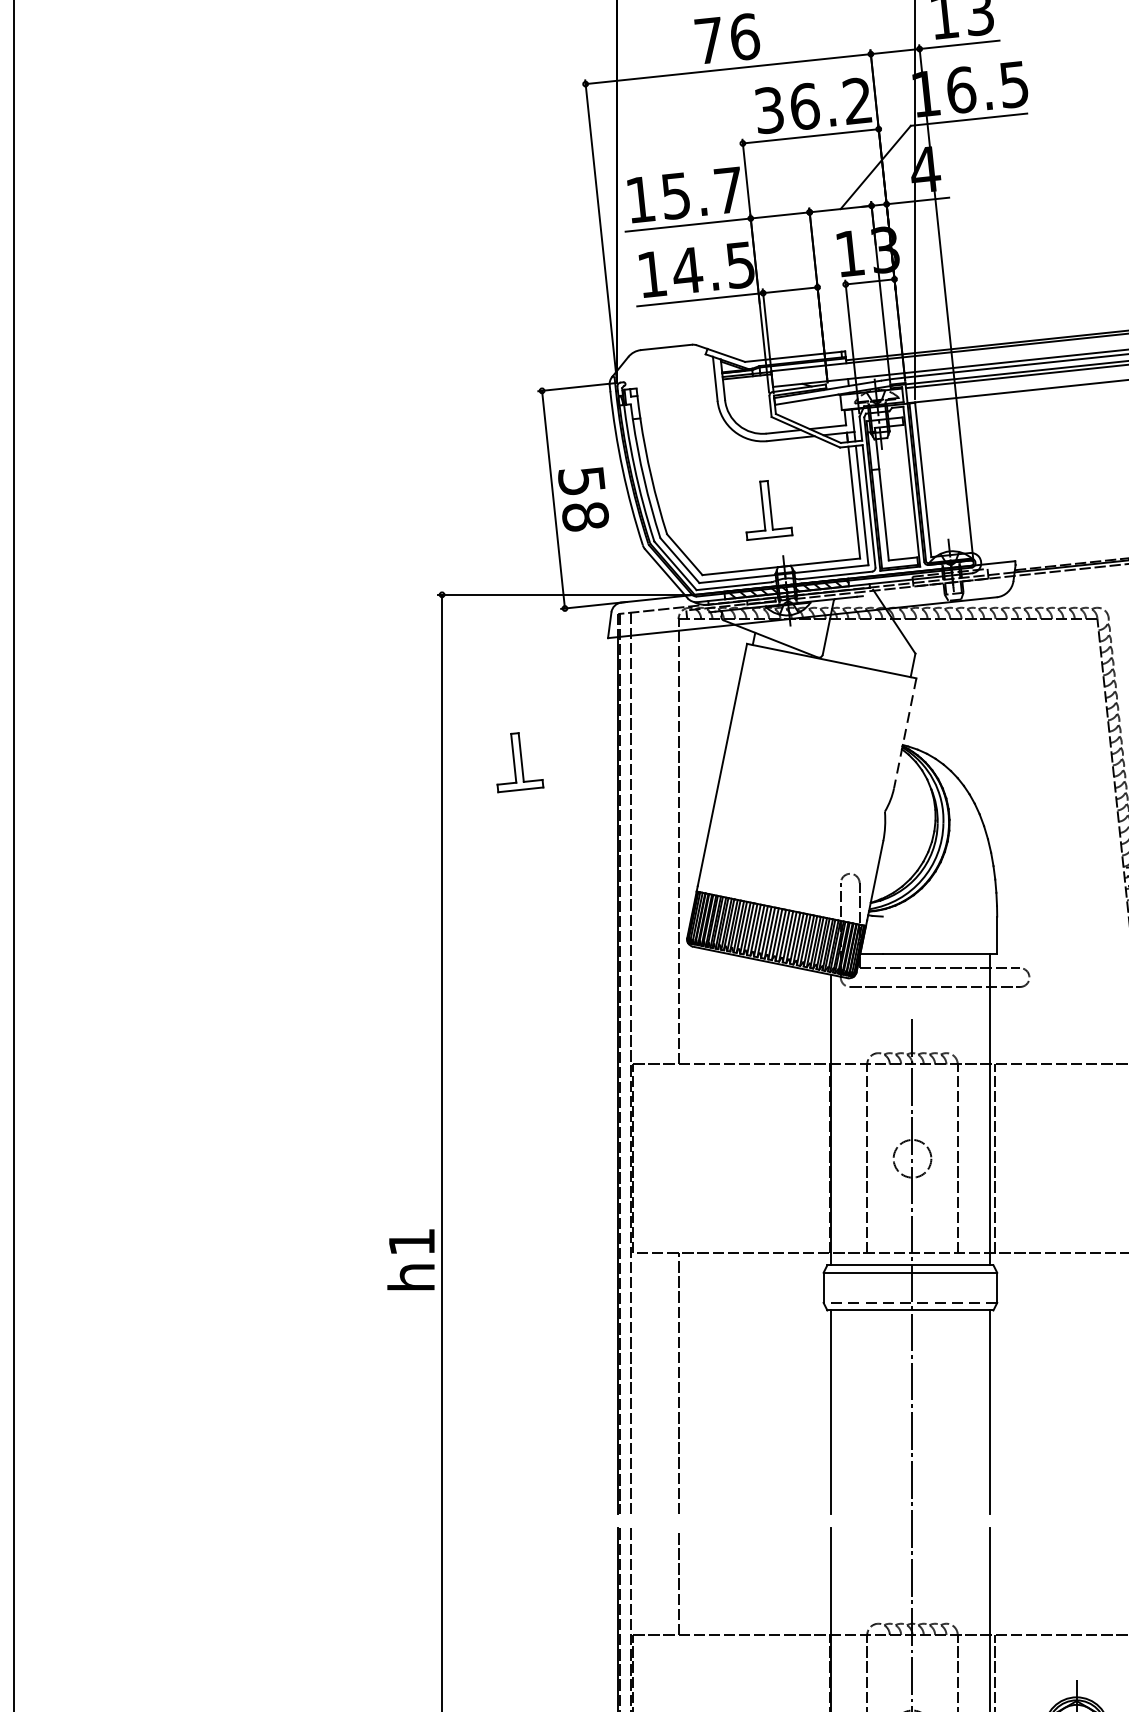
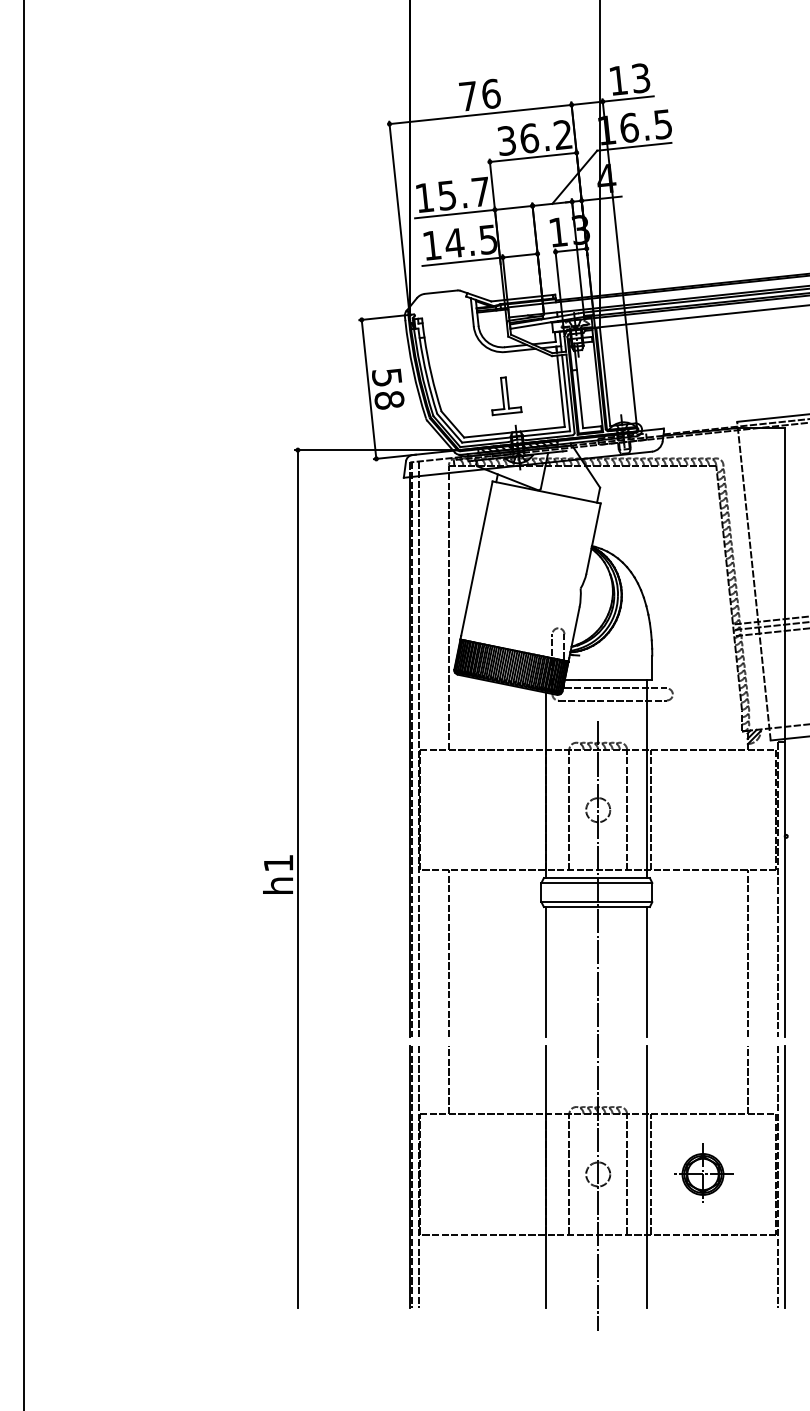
line: (905, 733) -> (593, 538), dashed -> solid
part: (519, 763) -> (347, 557), removed
line: (909, 1303) -> (596, 902), dashed -> solid

